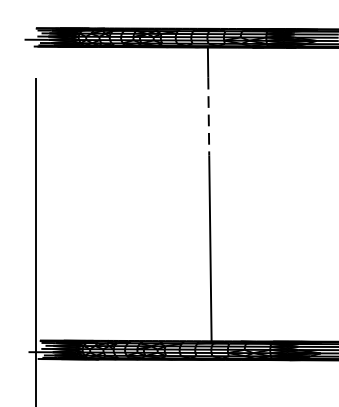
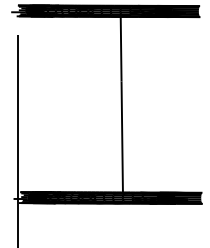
line: (209, 117) -> (121, 58), dashed -> solid

